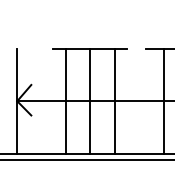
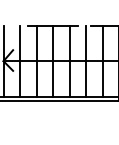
line: (42, 100) -> (20, 60), added
line: (139, 100) -> (86, 60), added

